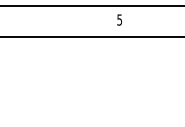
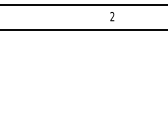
text: (119, 19) -> (112, 16), 5 -> 2

